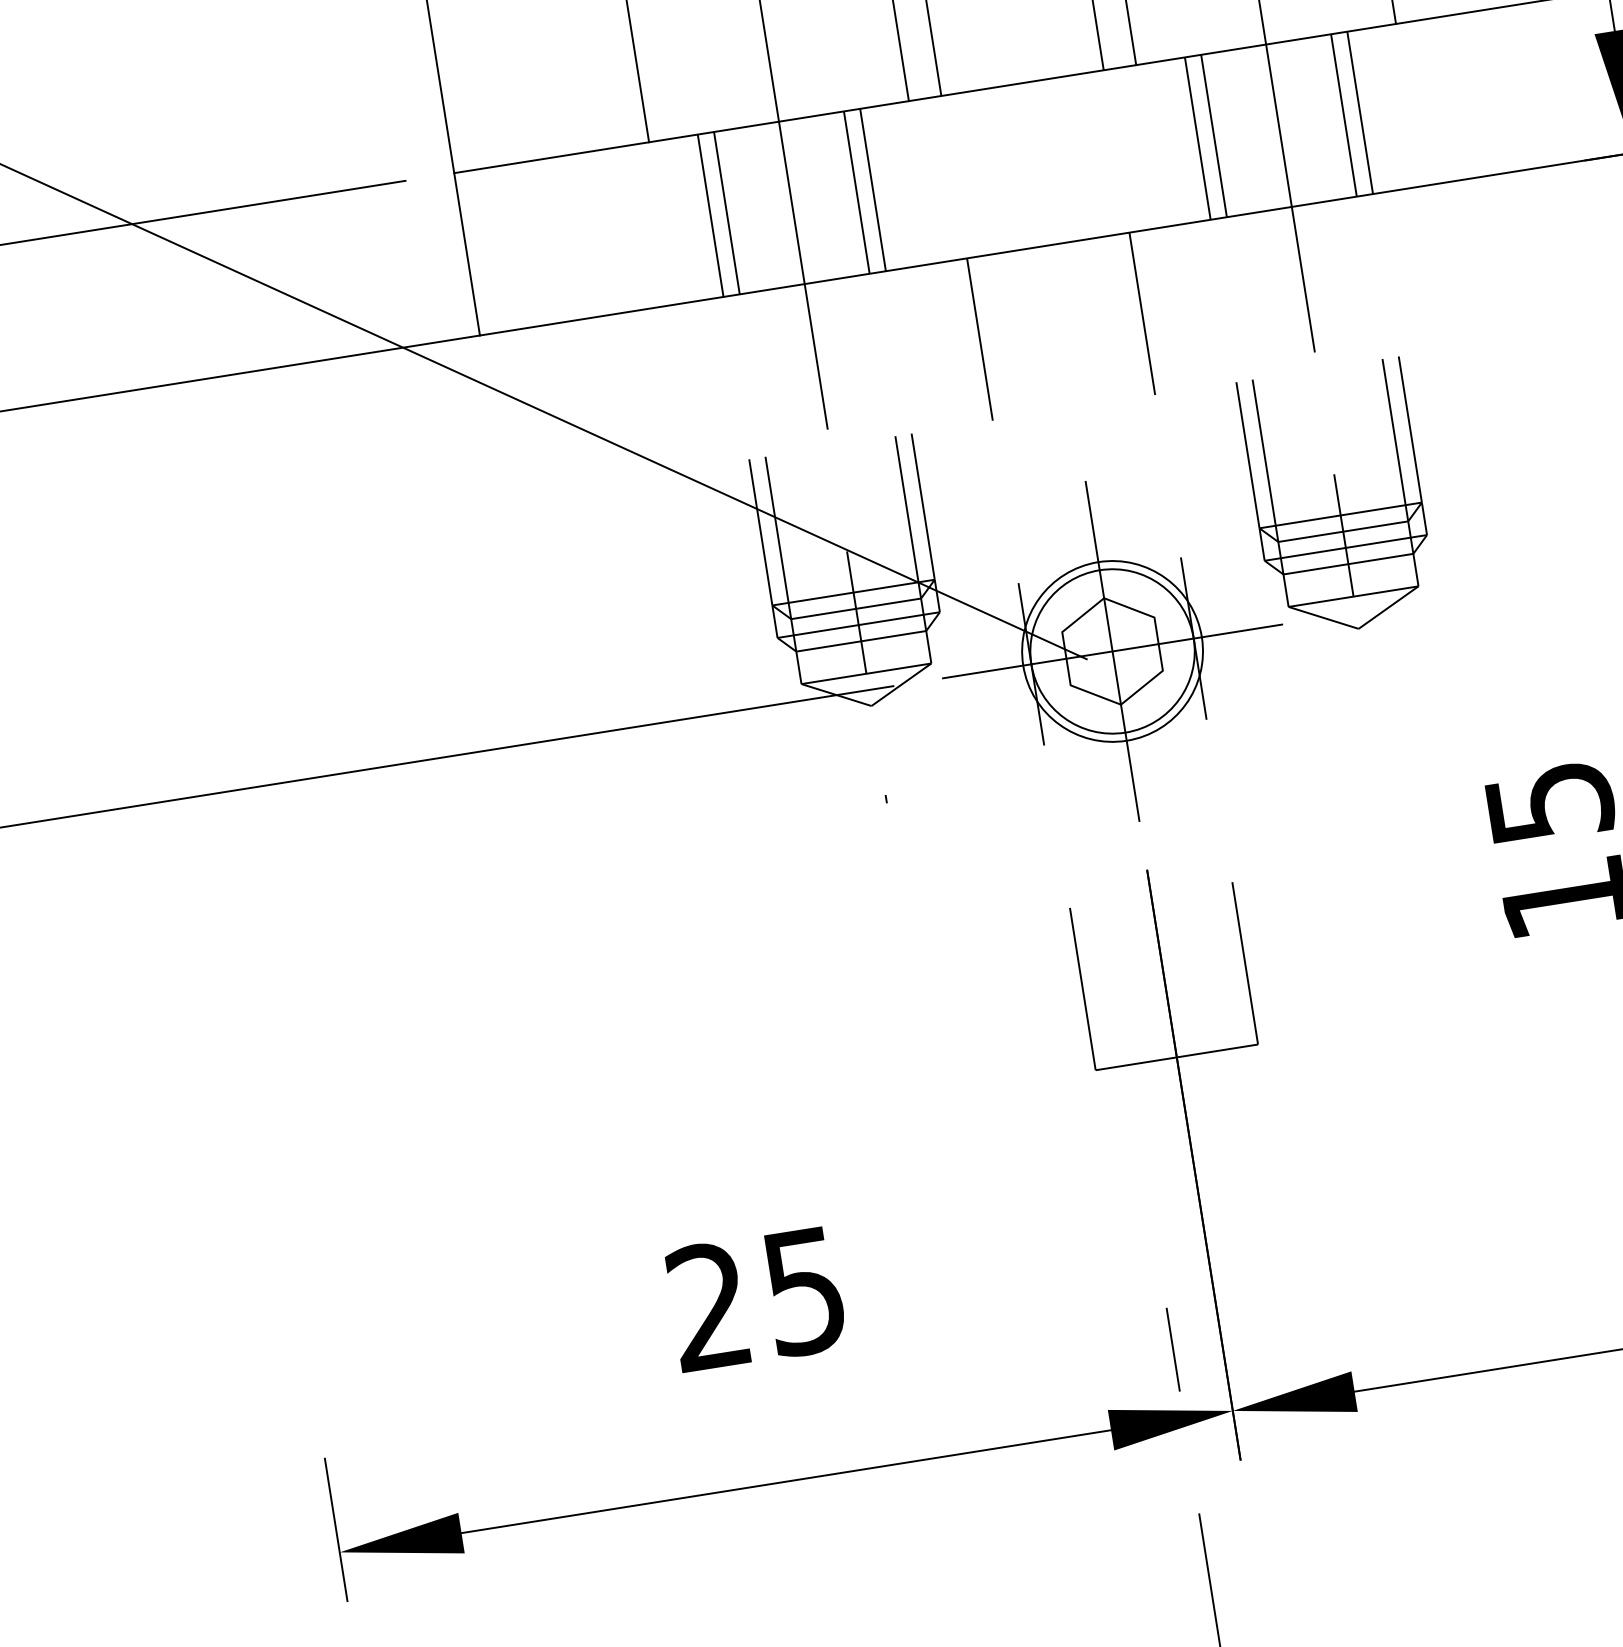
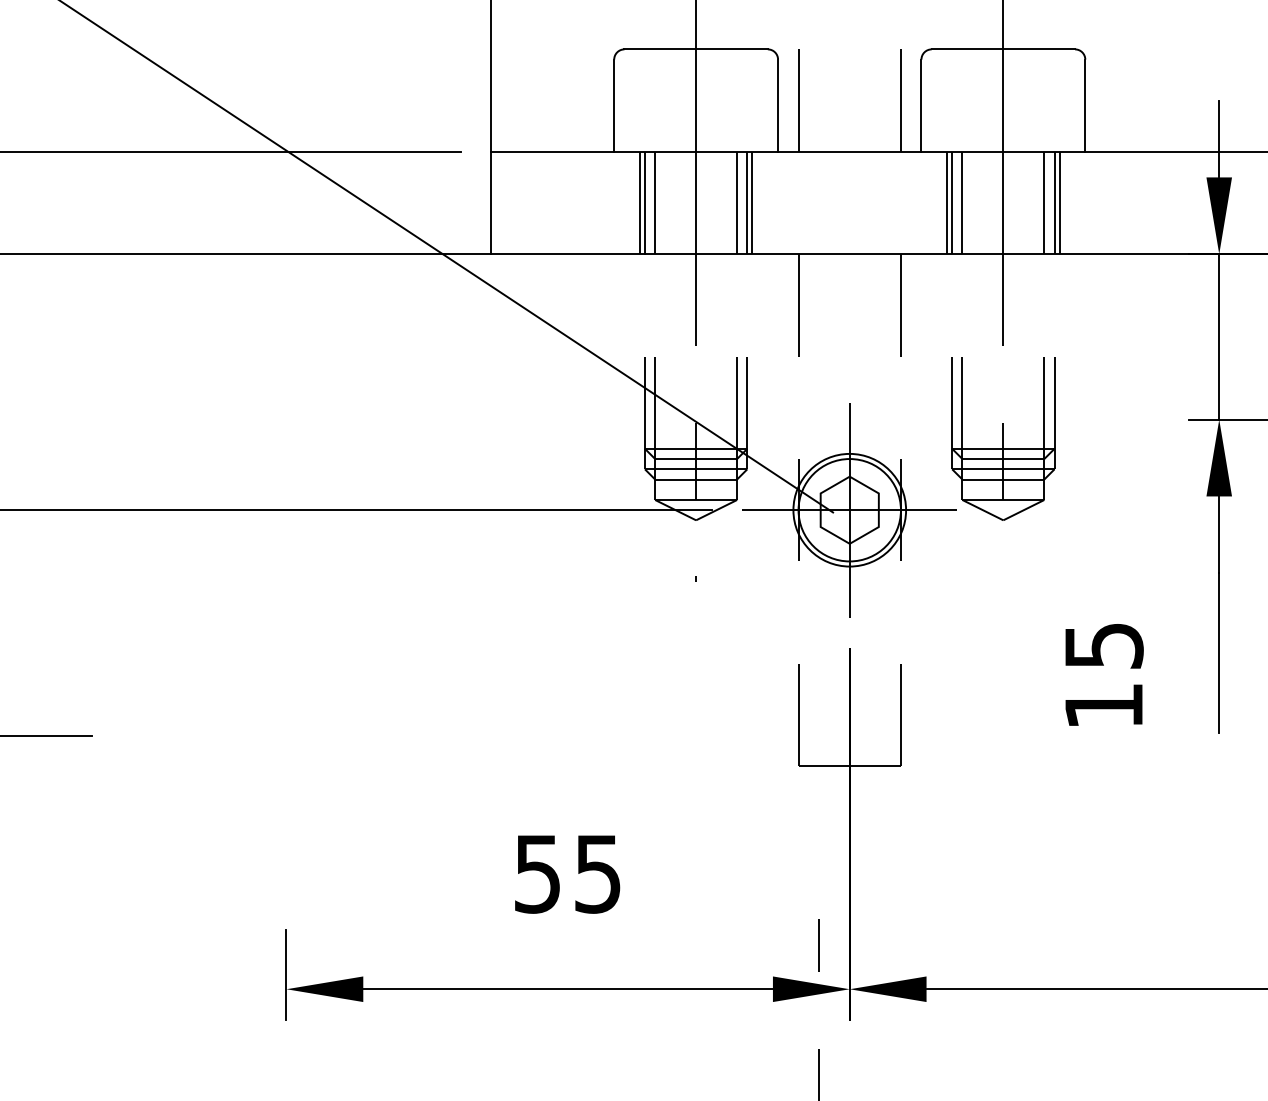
line: (1367, 110) -> (1059, 202), added
line: (1190, 138) -> (947, 202), added
line: (881, 187) -> (752, 202), added
line: (701, 216) -> (639, 202), added
text: (707, 1306) -> (536, 873), 25 -> 55

